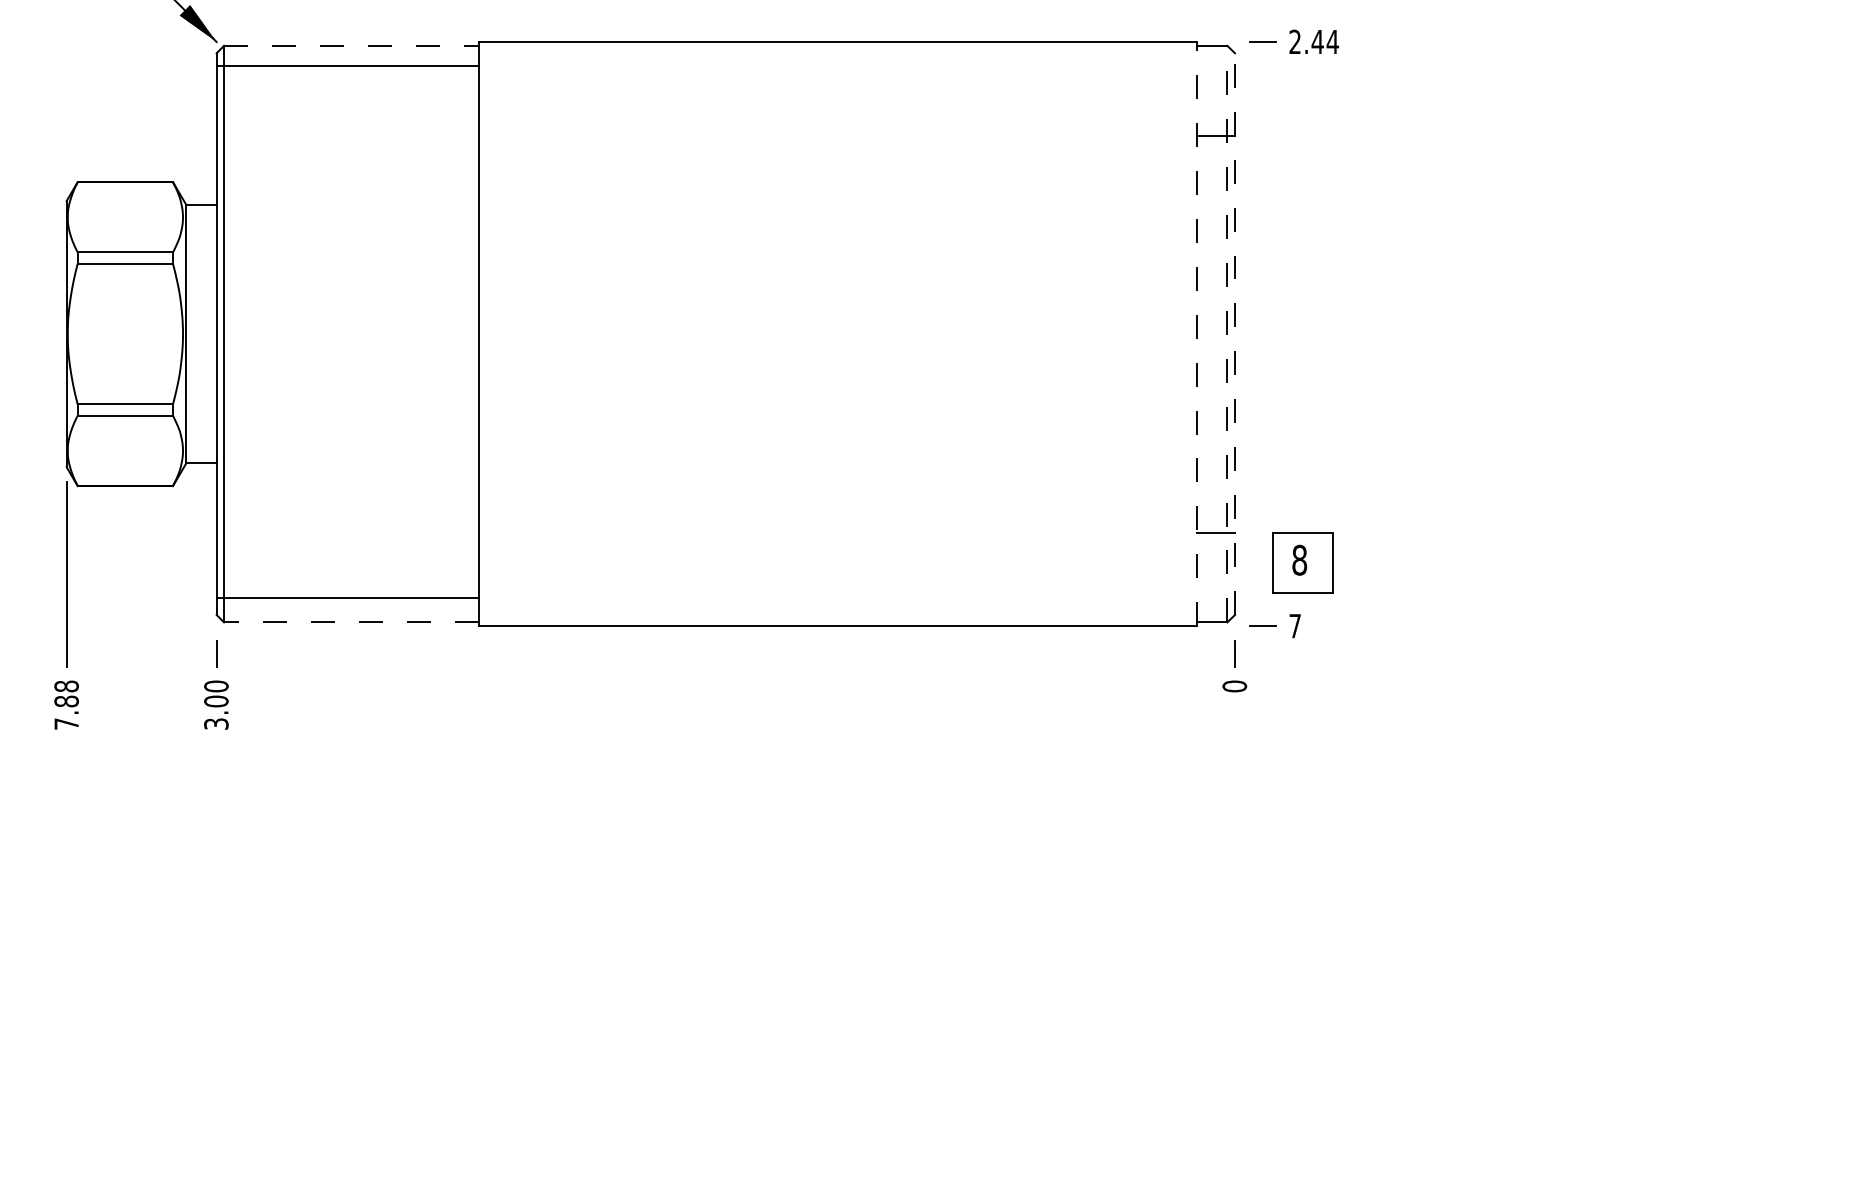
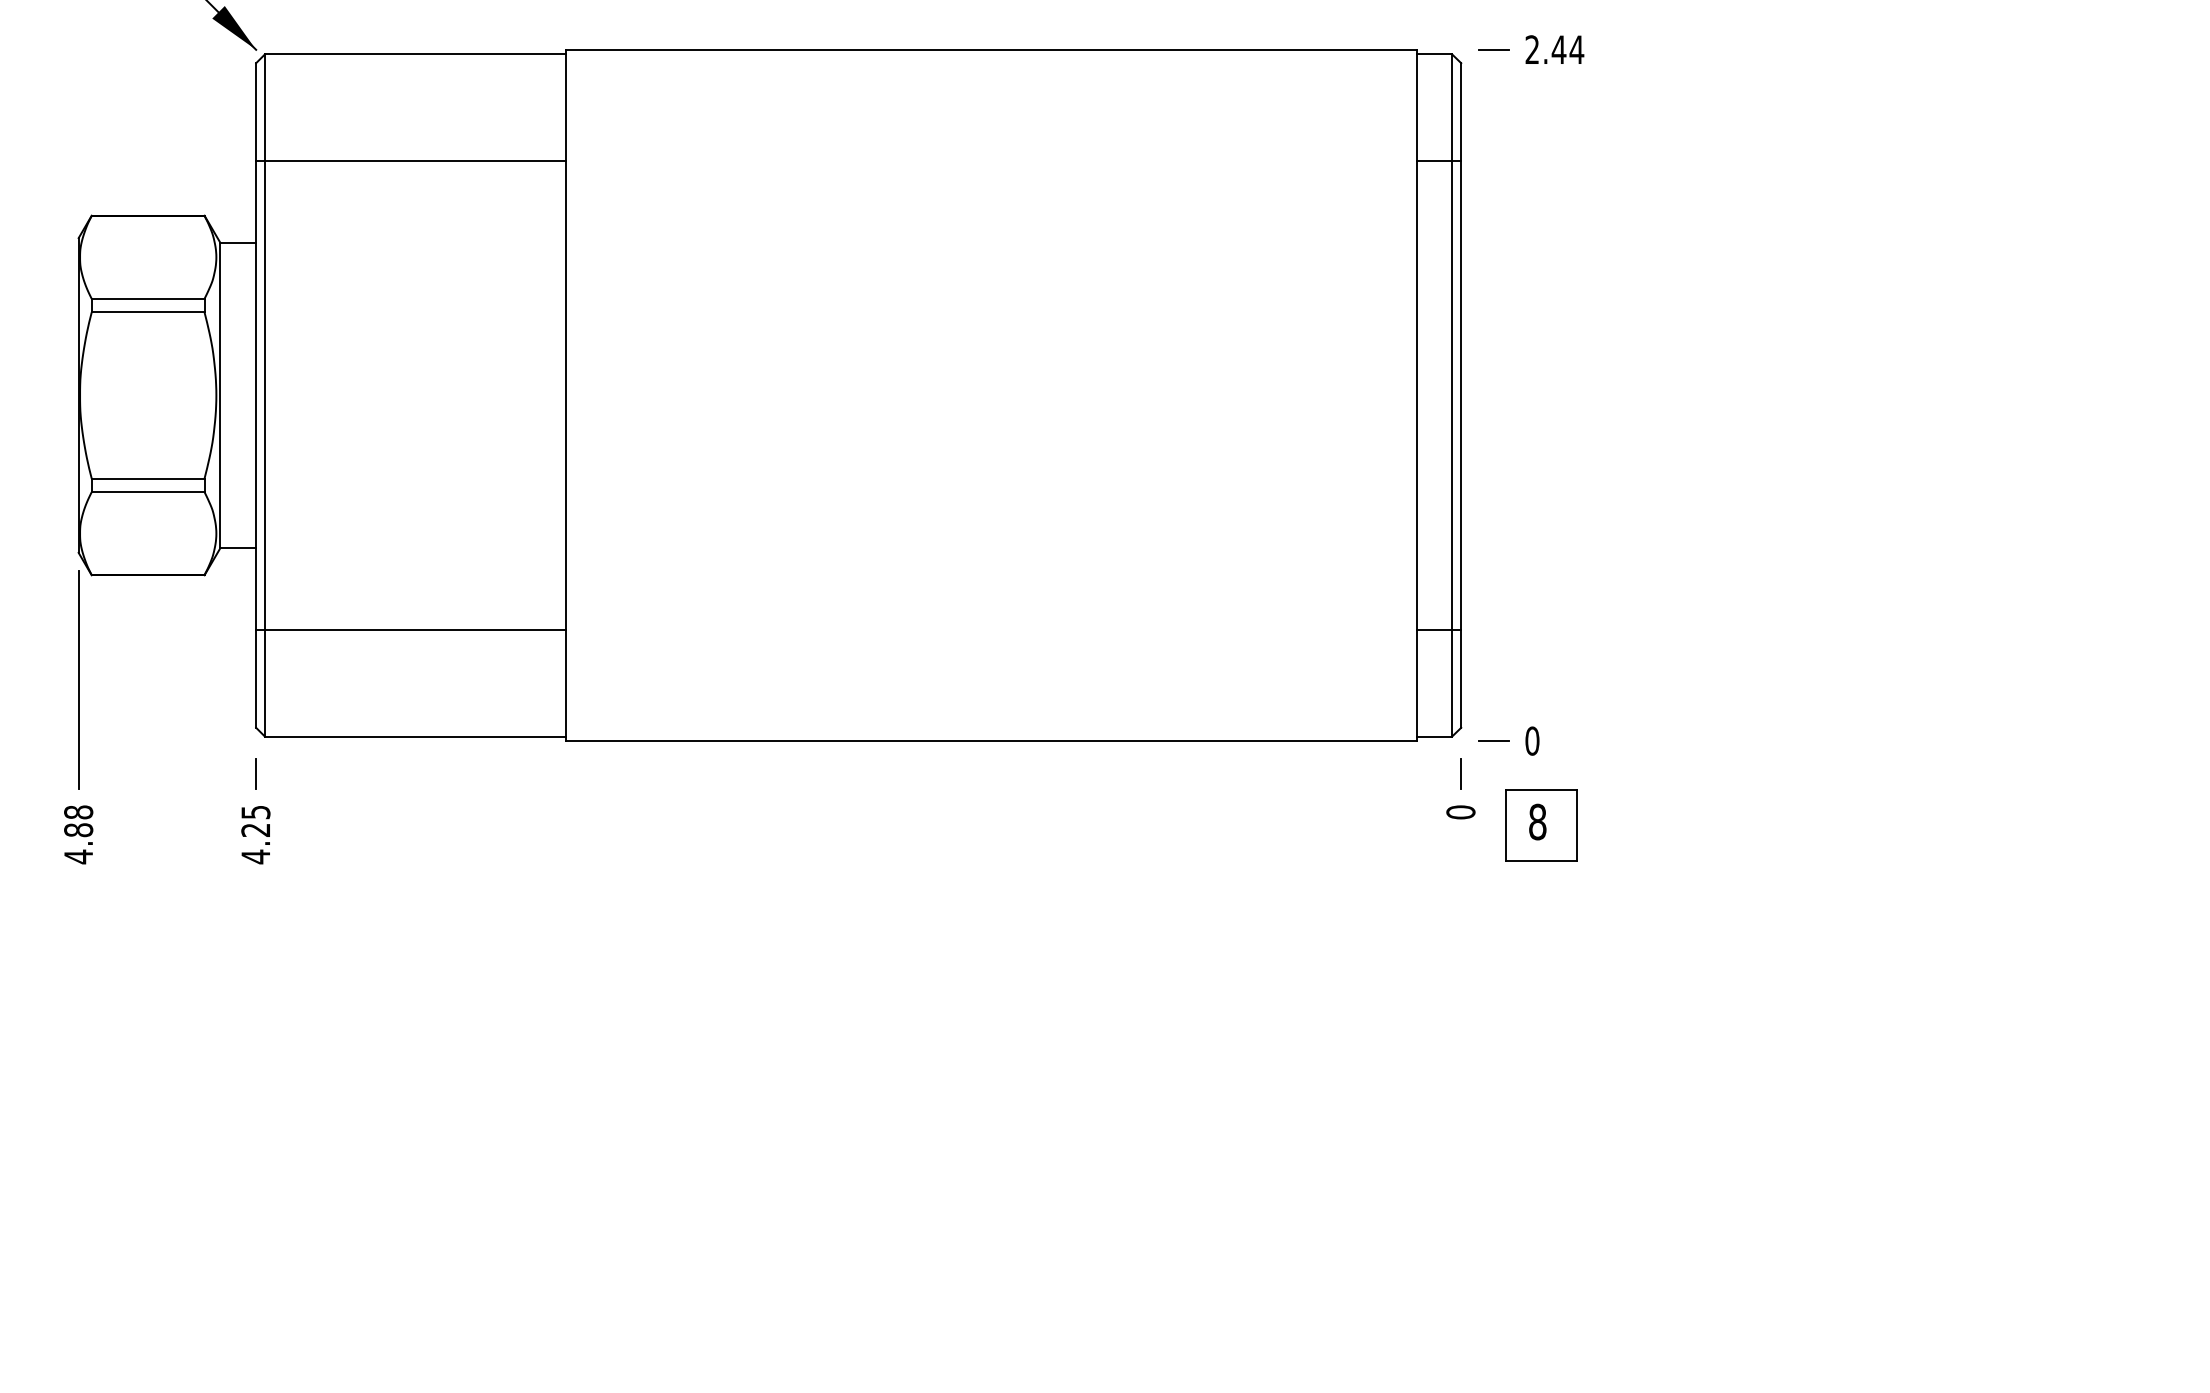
line: (351, 45) -> (415, 54), dashed -> solid
line: (347, 65) -> (411, 160), moved
line: (1197, 334) -> (1416, 395), dashed -> solid
line: (1227, 334) -> (1452, 395), dashed -> solid
line: (1235, 334) -> (1461, 395), dashed -> solid
part: (1302, 563) -> (1541, 825), moved
line: (347, 597) -> (411, 630), moved
line: (351, 622) -> (415, 736), dashed -> solid
text: (1295, 625) -> (1532, 740), 7 -> 0
text: (216, 705) -> (255, 834), 3.00 -> 4.25
text: (66, 723) -> (78, 856), 7.88 -> 4.88

